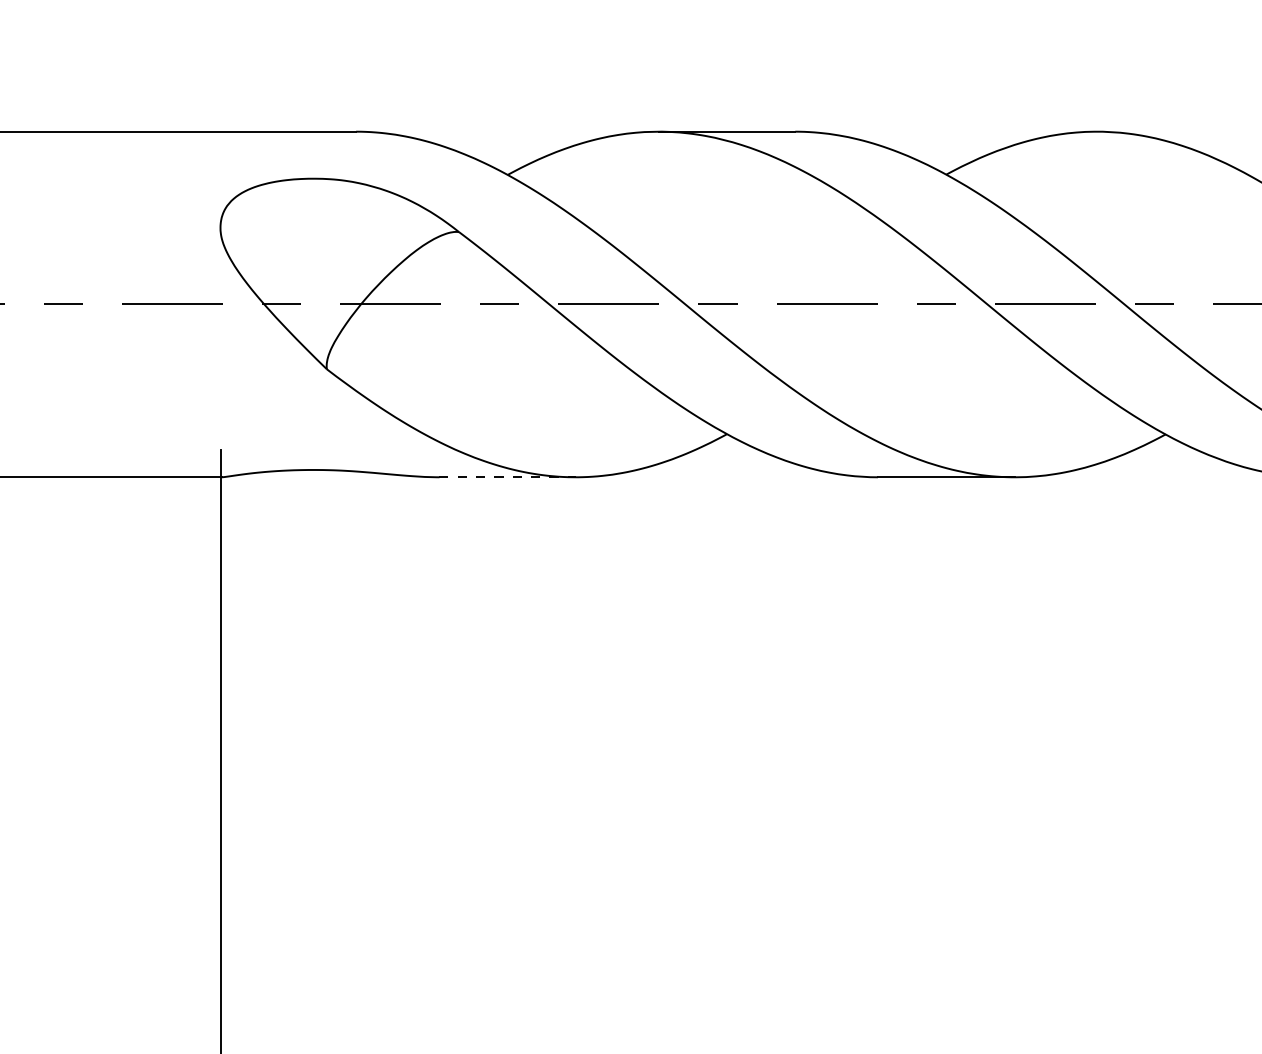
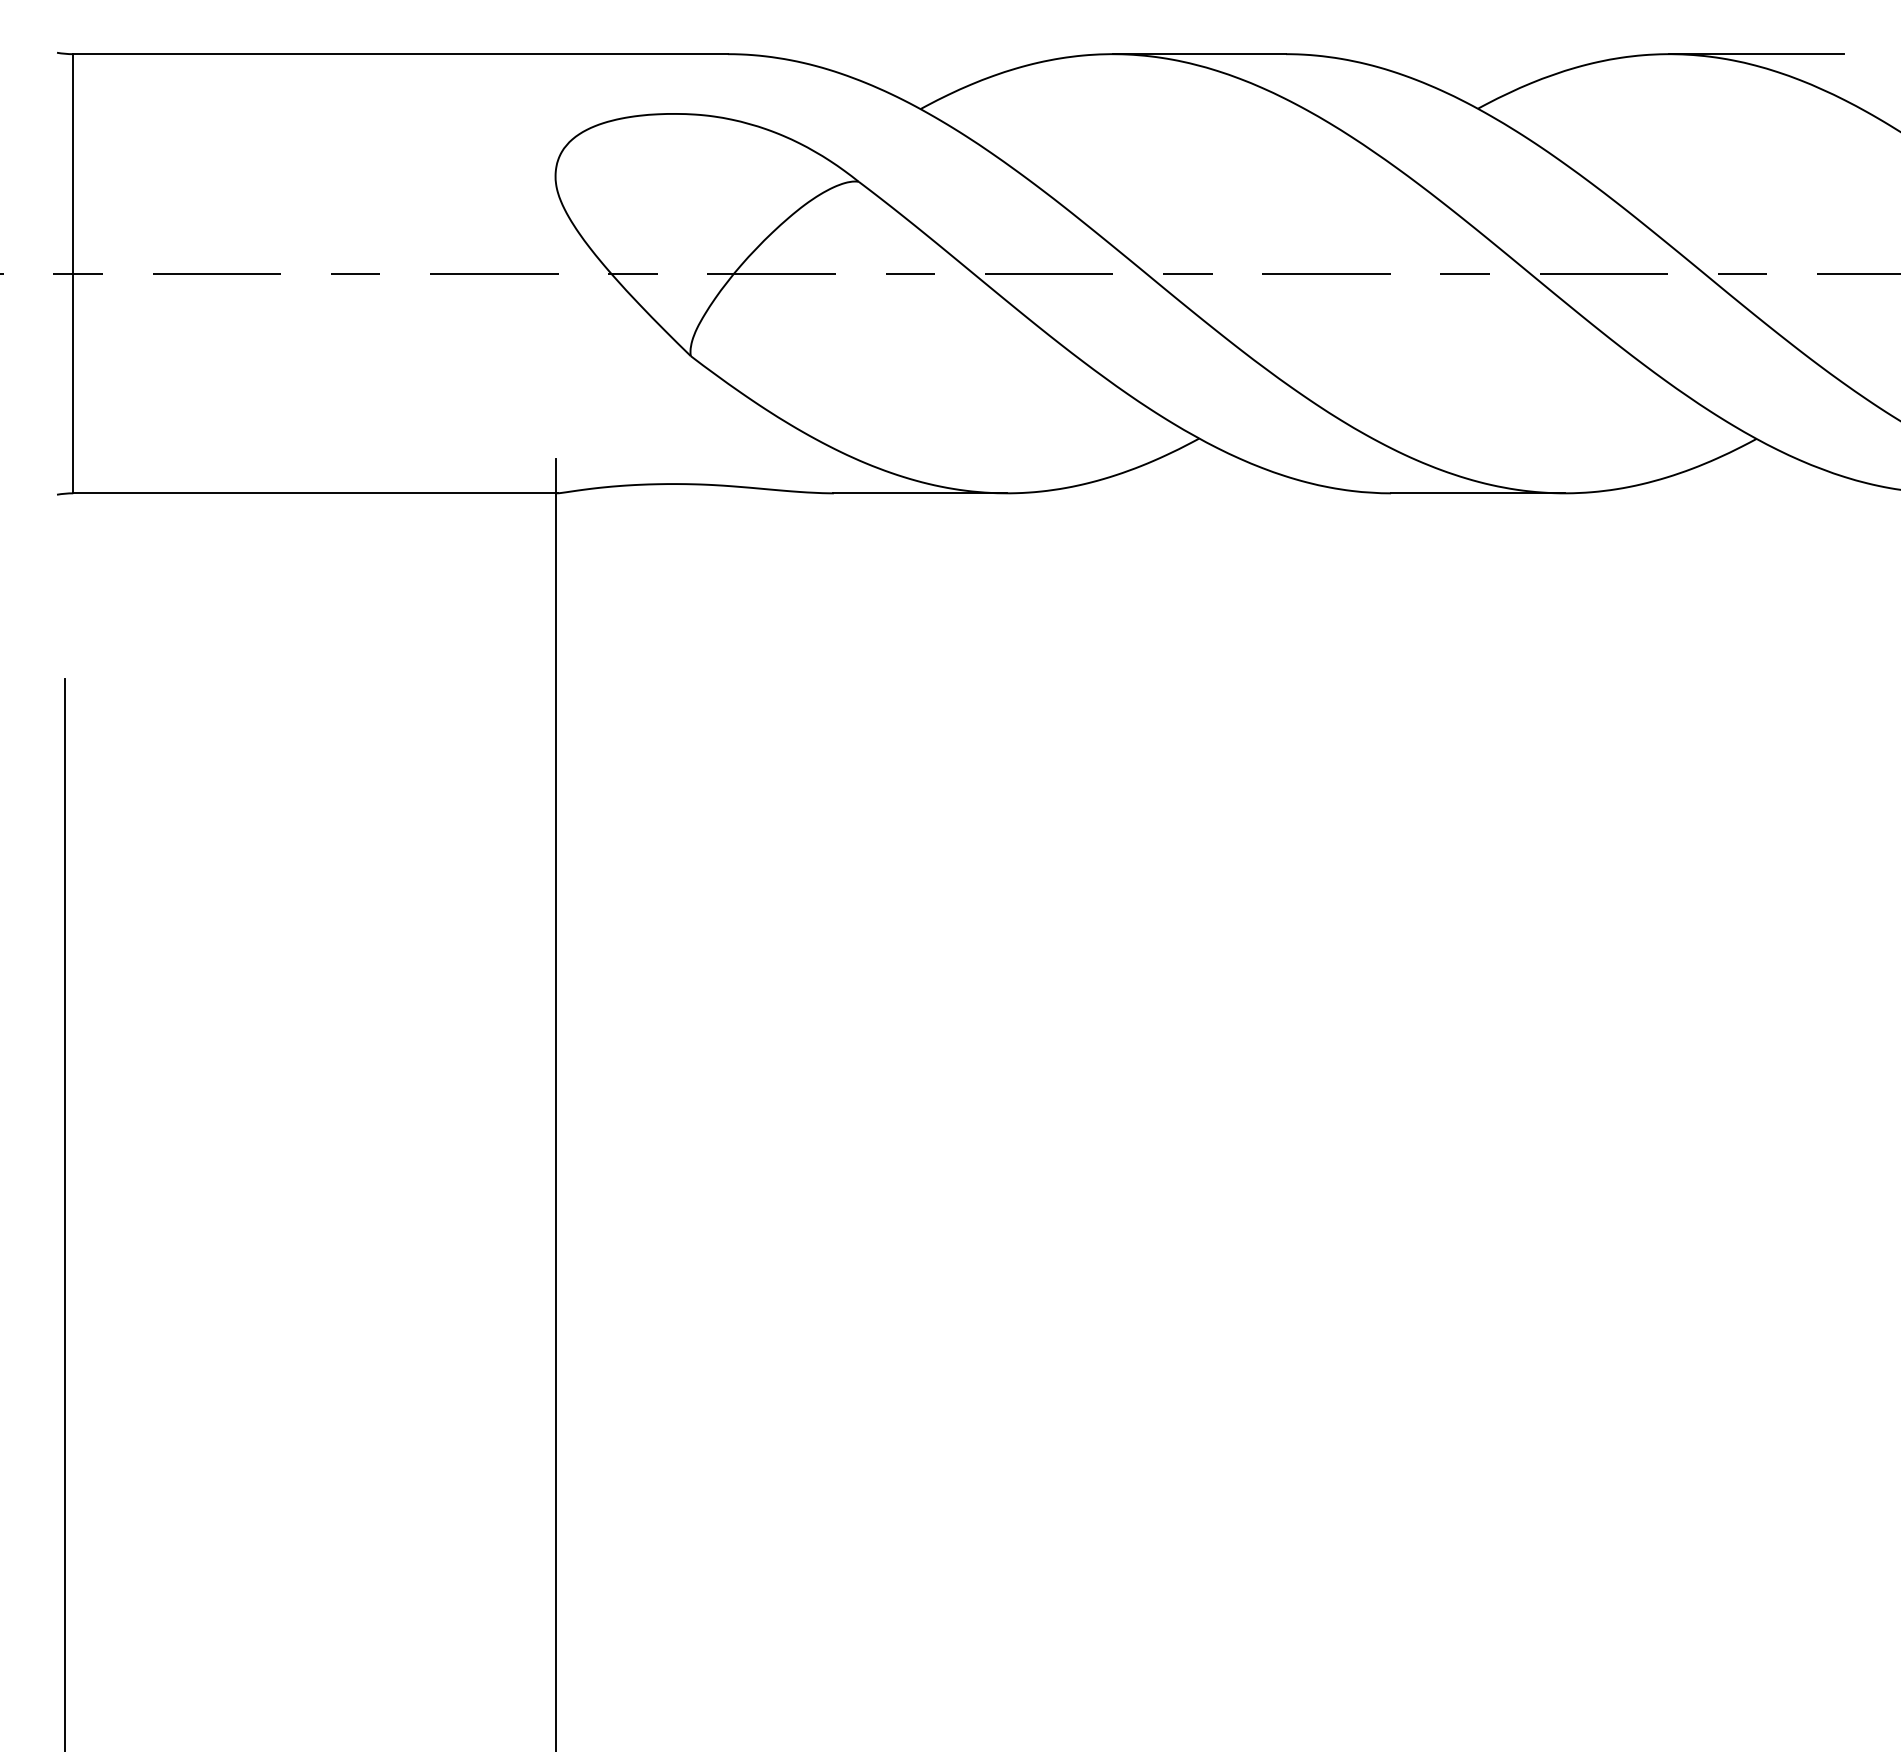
line: (1165, 131) -> (1756, 54), added
line: (507, 477) -> (920, 493), dashed -> solid

